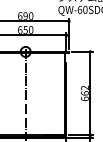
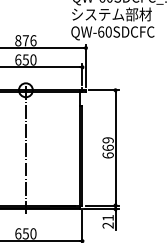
text: (25, 16) -> (25, 40), 690 -> 876
text: (85, 88) -> (108, 140), 662 -> 669

